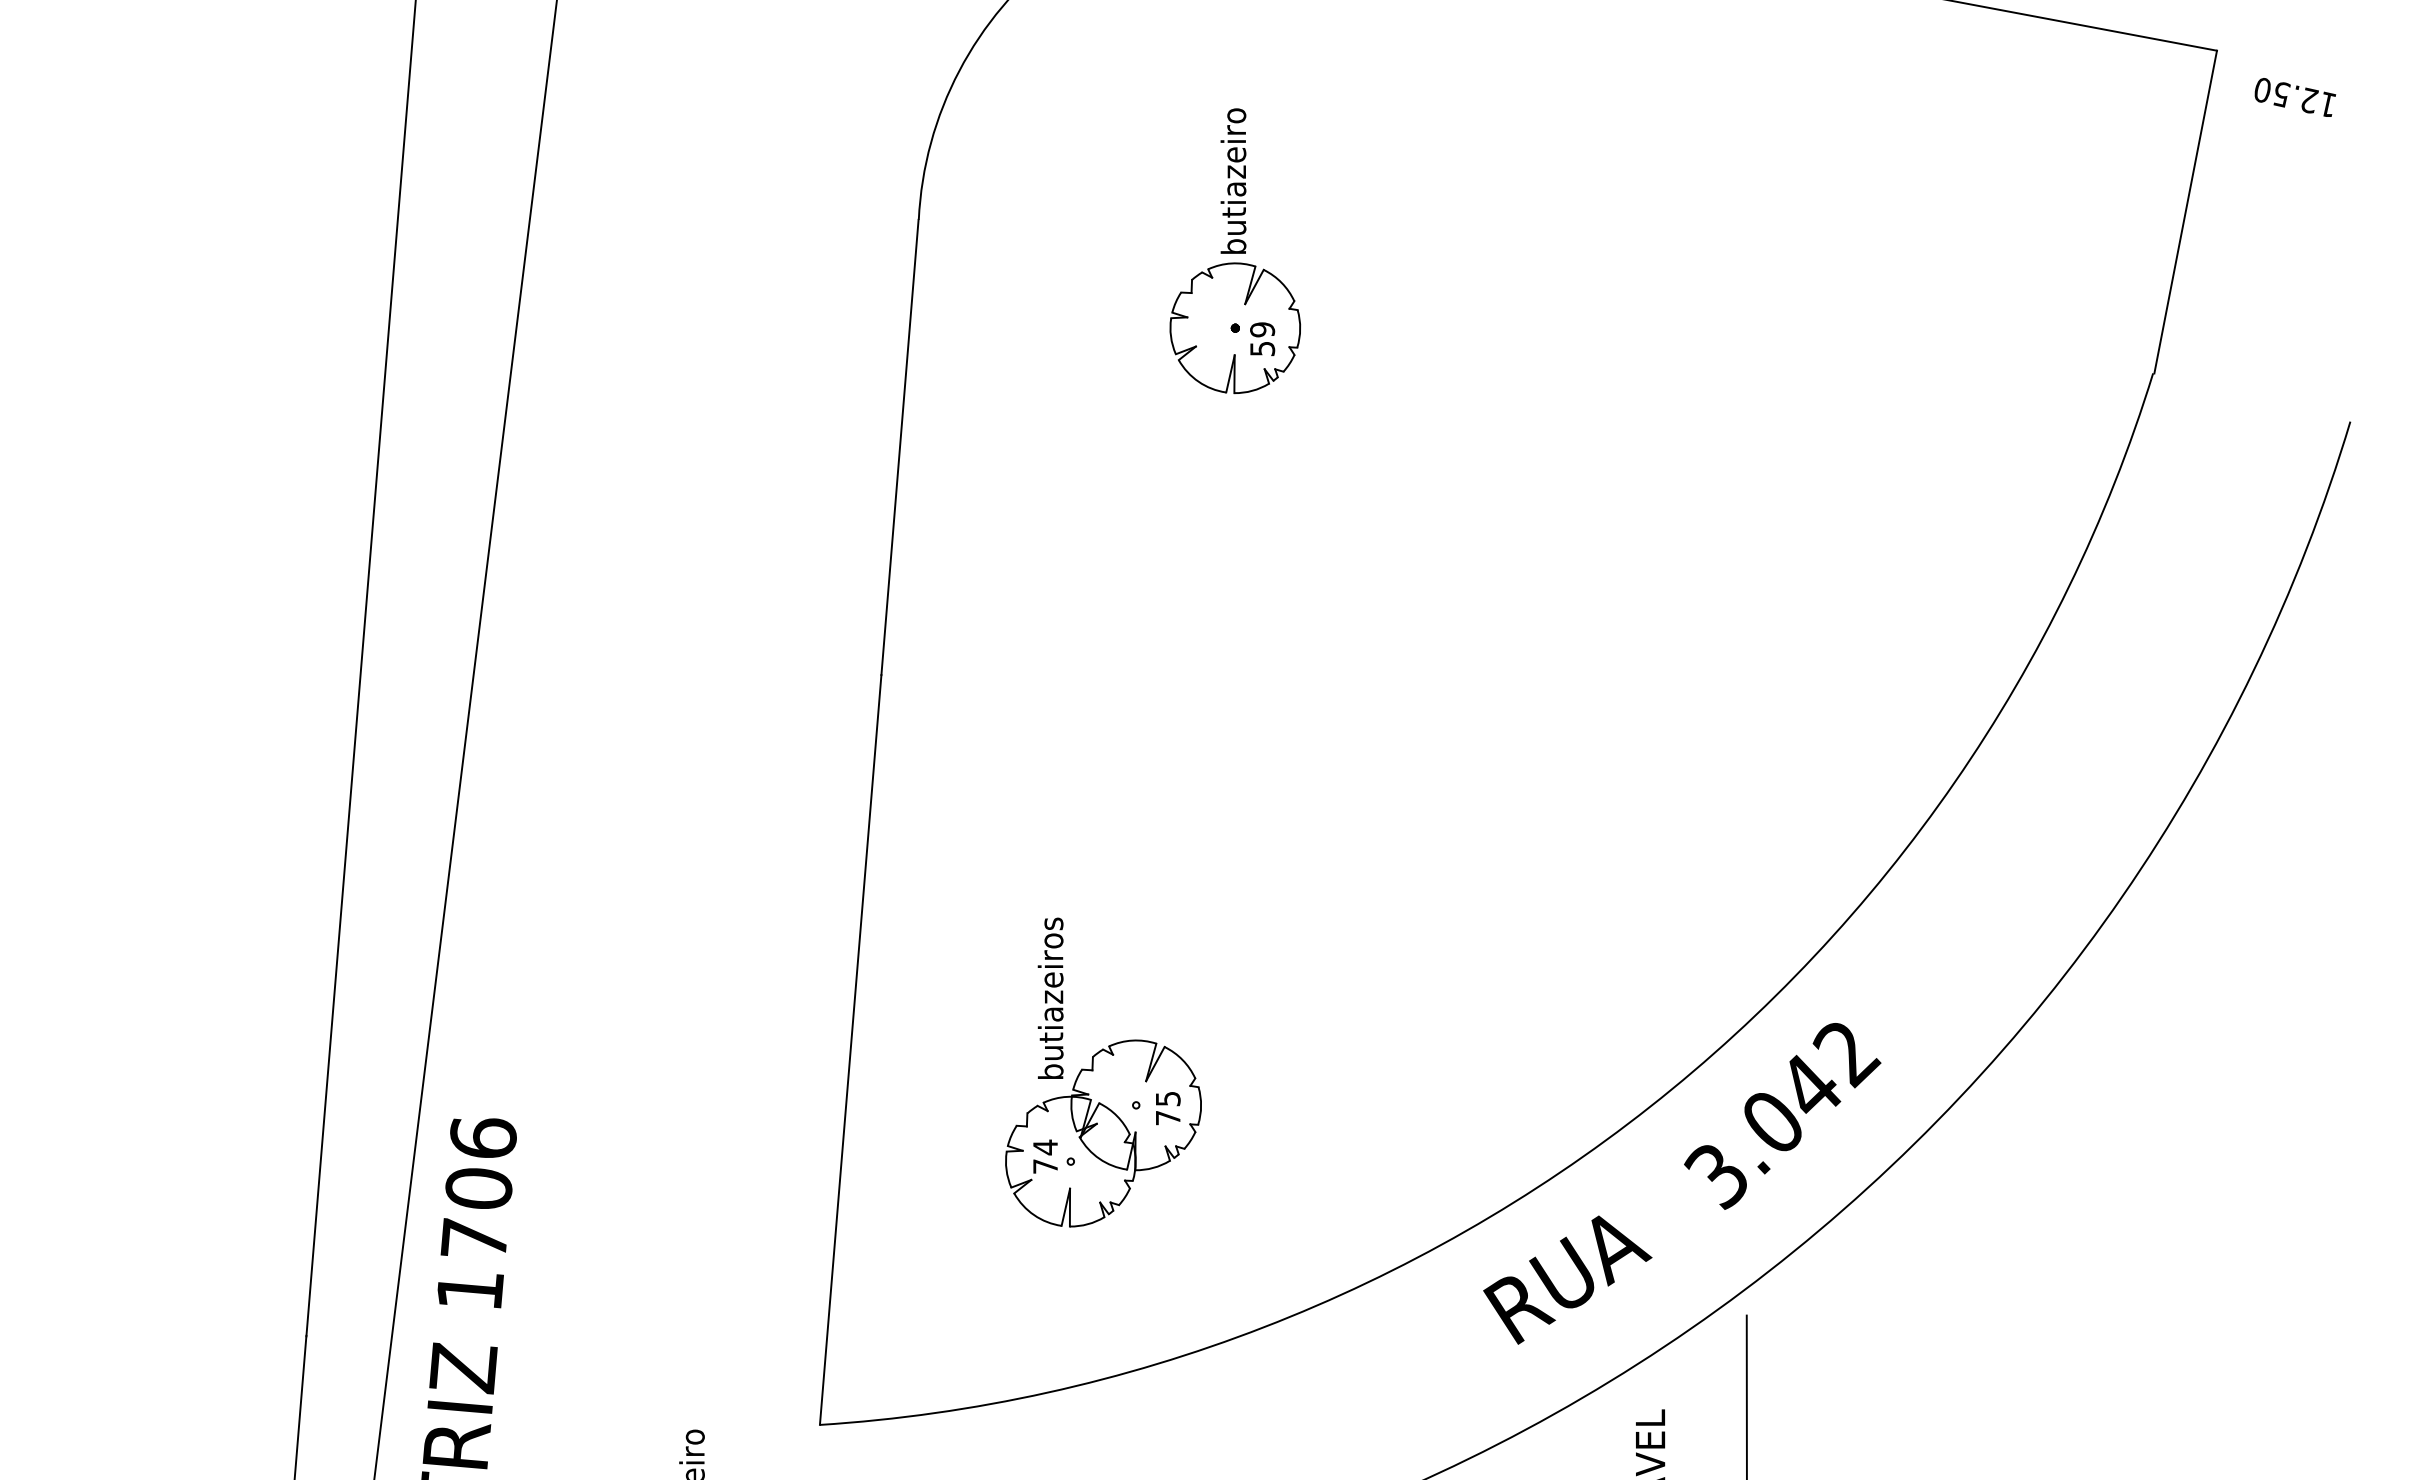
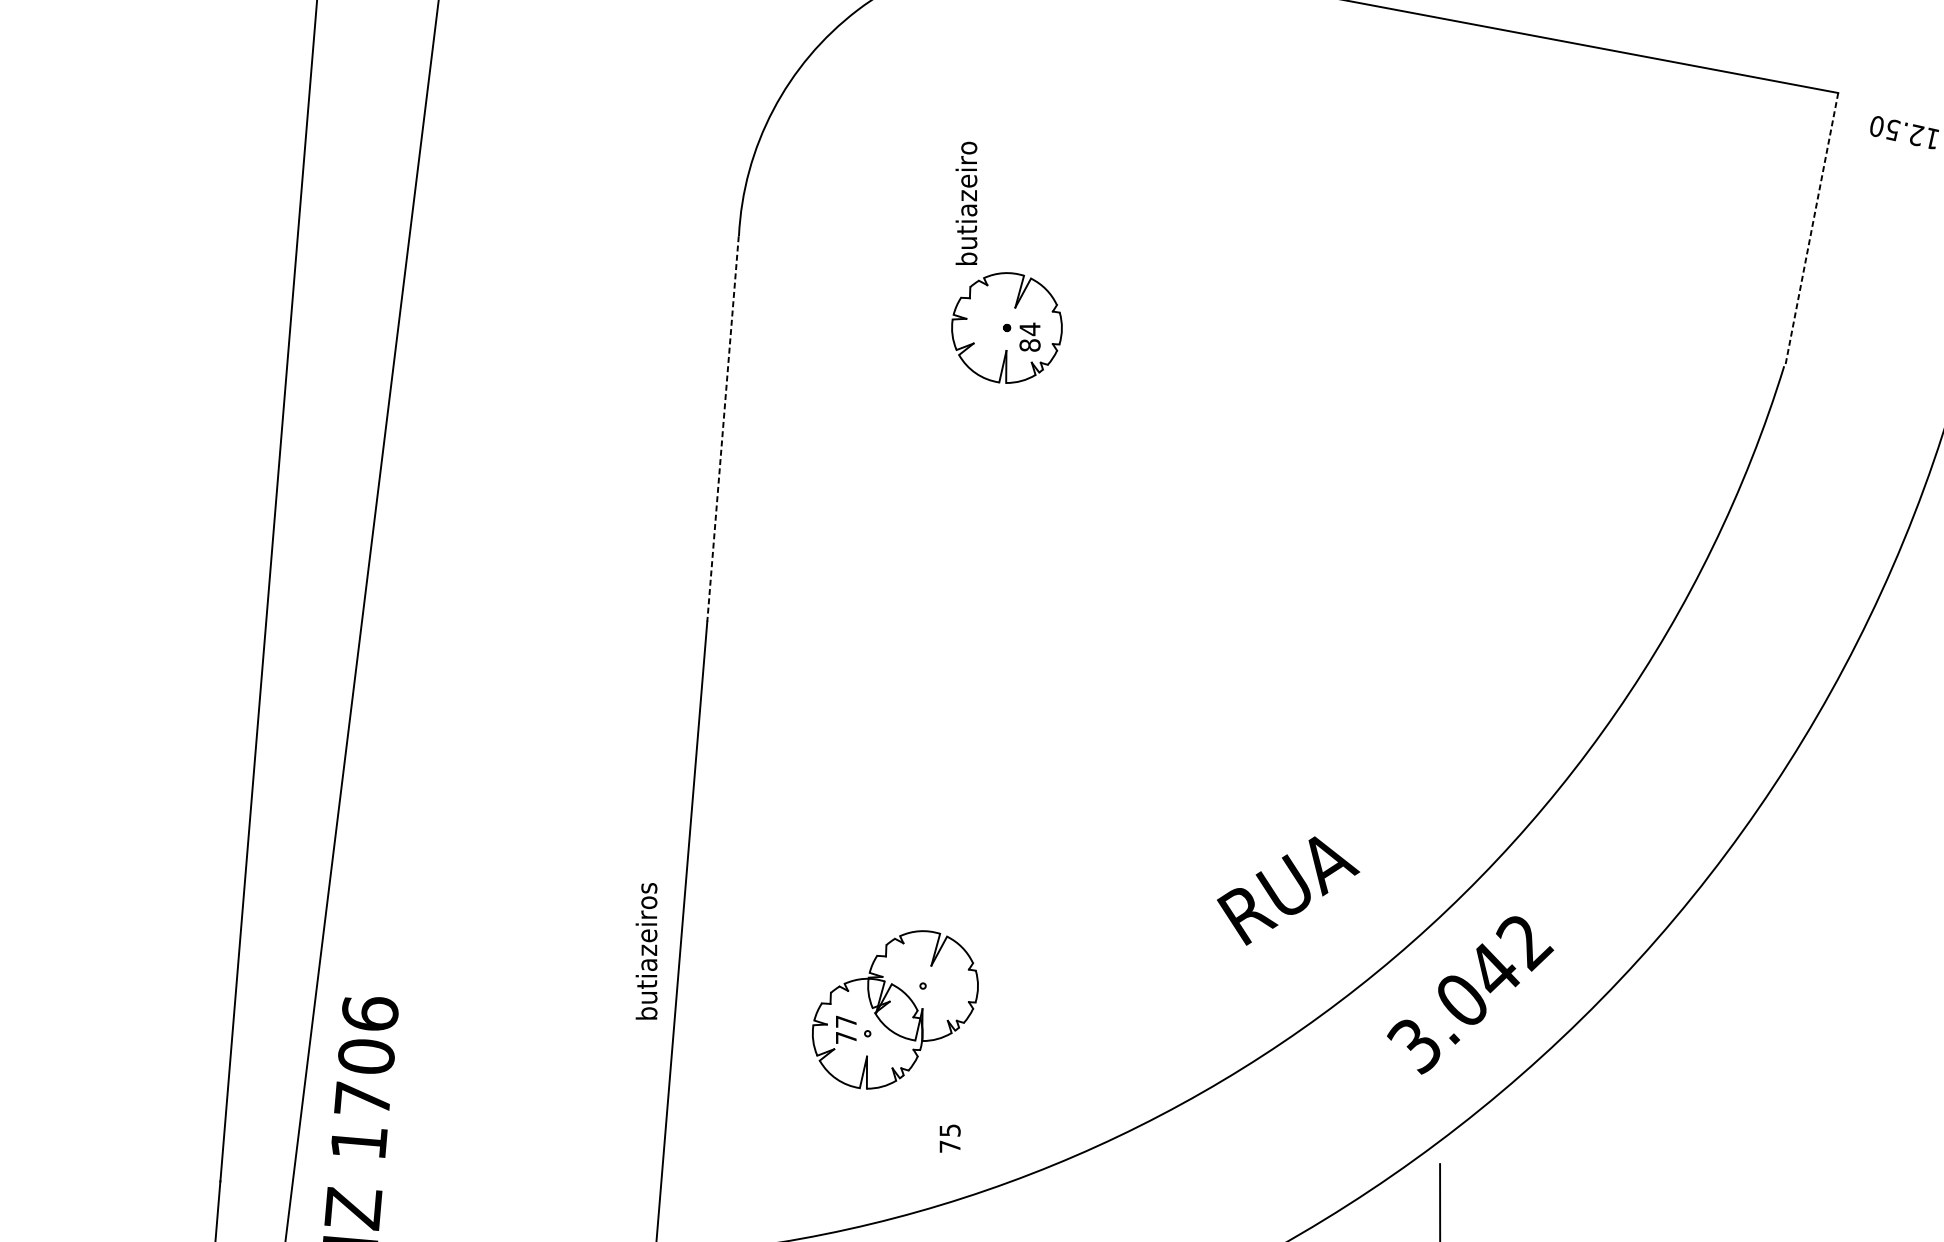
text: (1233, 180) -> (966, 202), moved
line: (2185, 212) -> (1811, 230), solid -> dashed
text: (1262, 339) -> (1029, 337), 59 -> 84
line: (899, 447) -> (722, 429), solid -> dashed
text: (1050, 997) -> (646, 950), moved
text: (1168, 1108) -> (950, 1138), moved
text: (1045, 1147) -> (846, 1021), 74 -> 77
text: (1567, 1279) -> (1288, 890), moved

